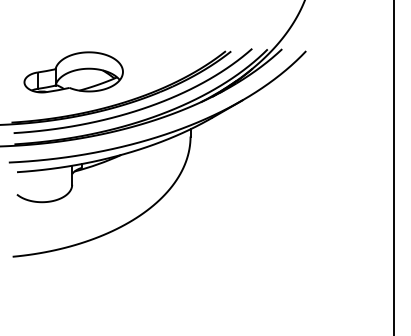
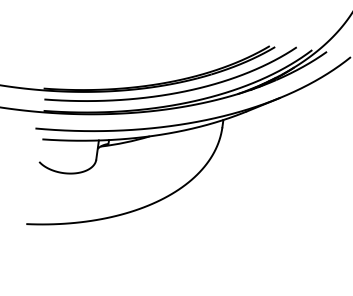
part: (73, 72) -> (113, 46), removed

